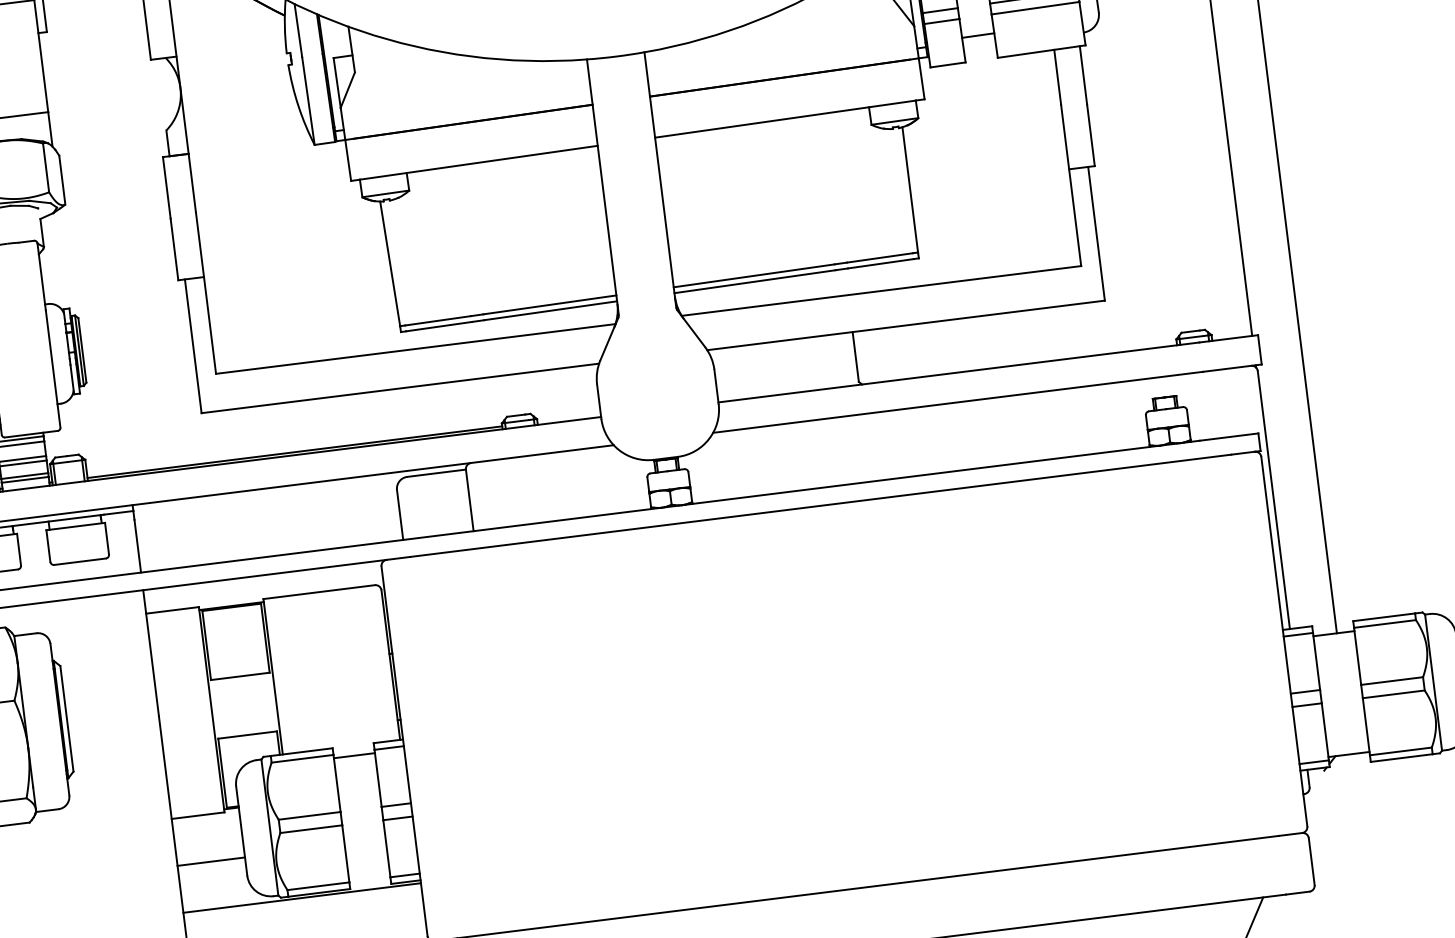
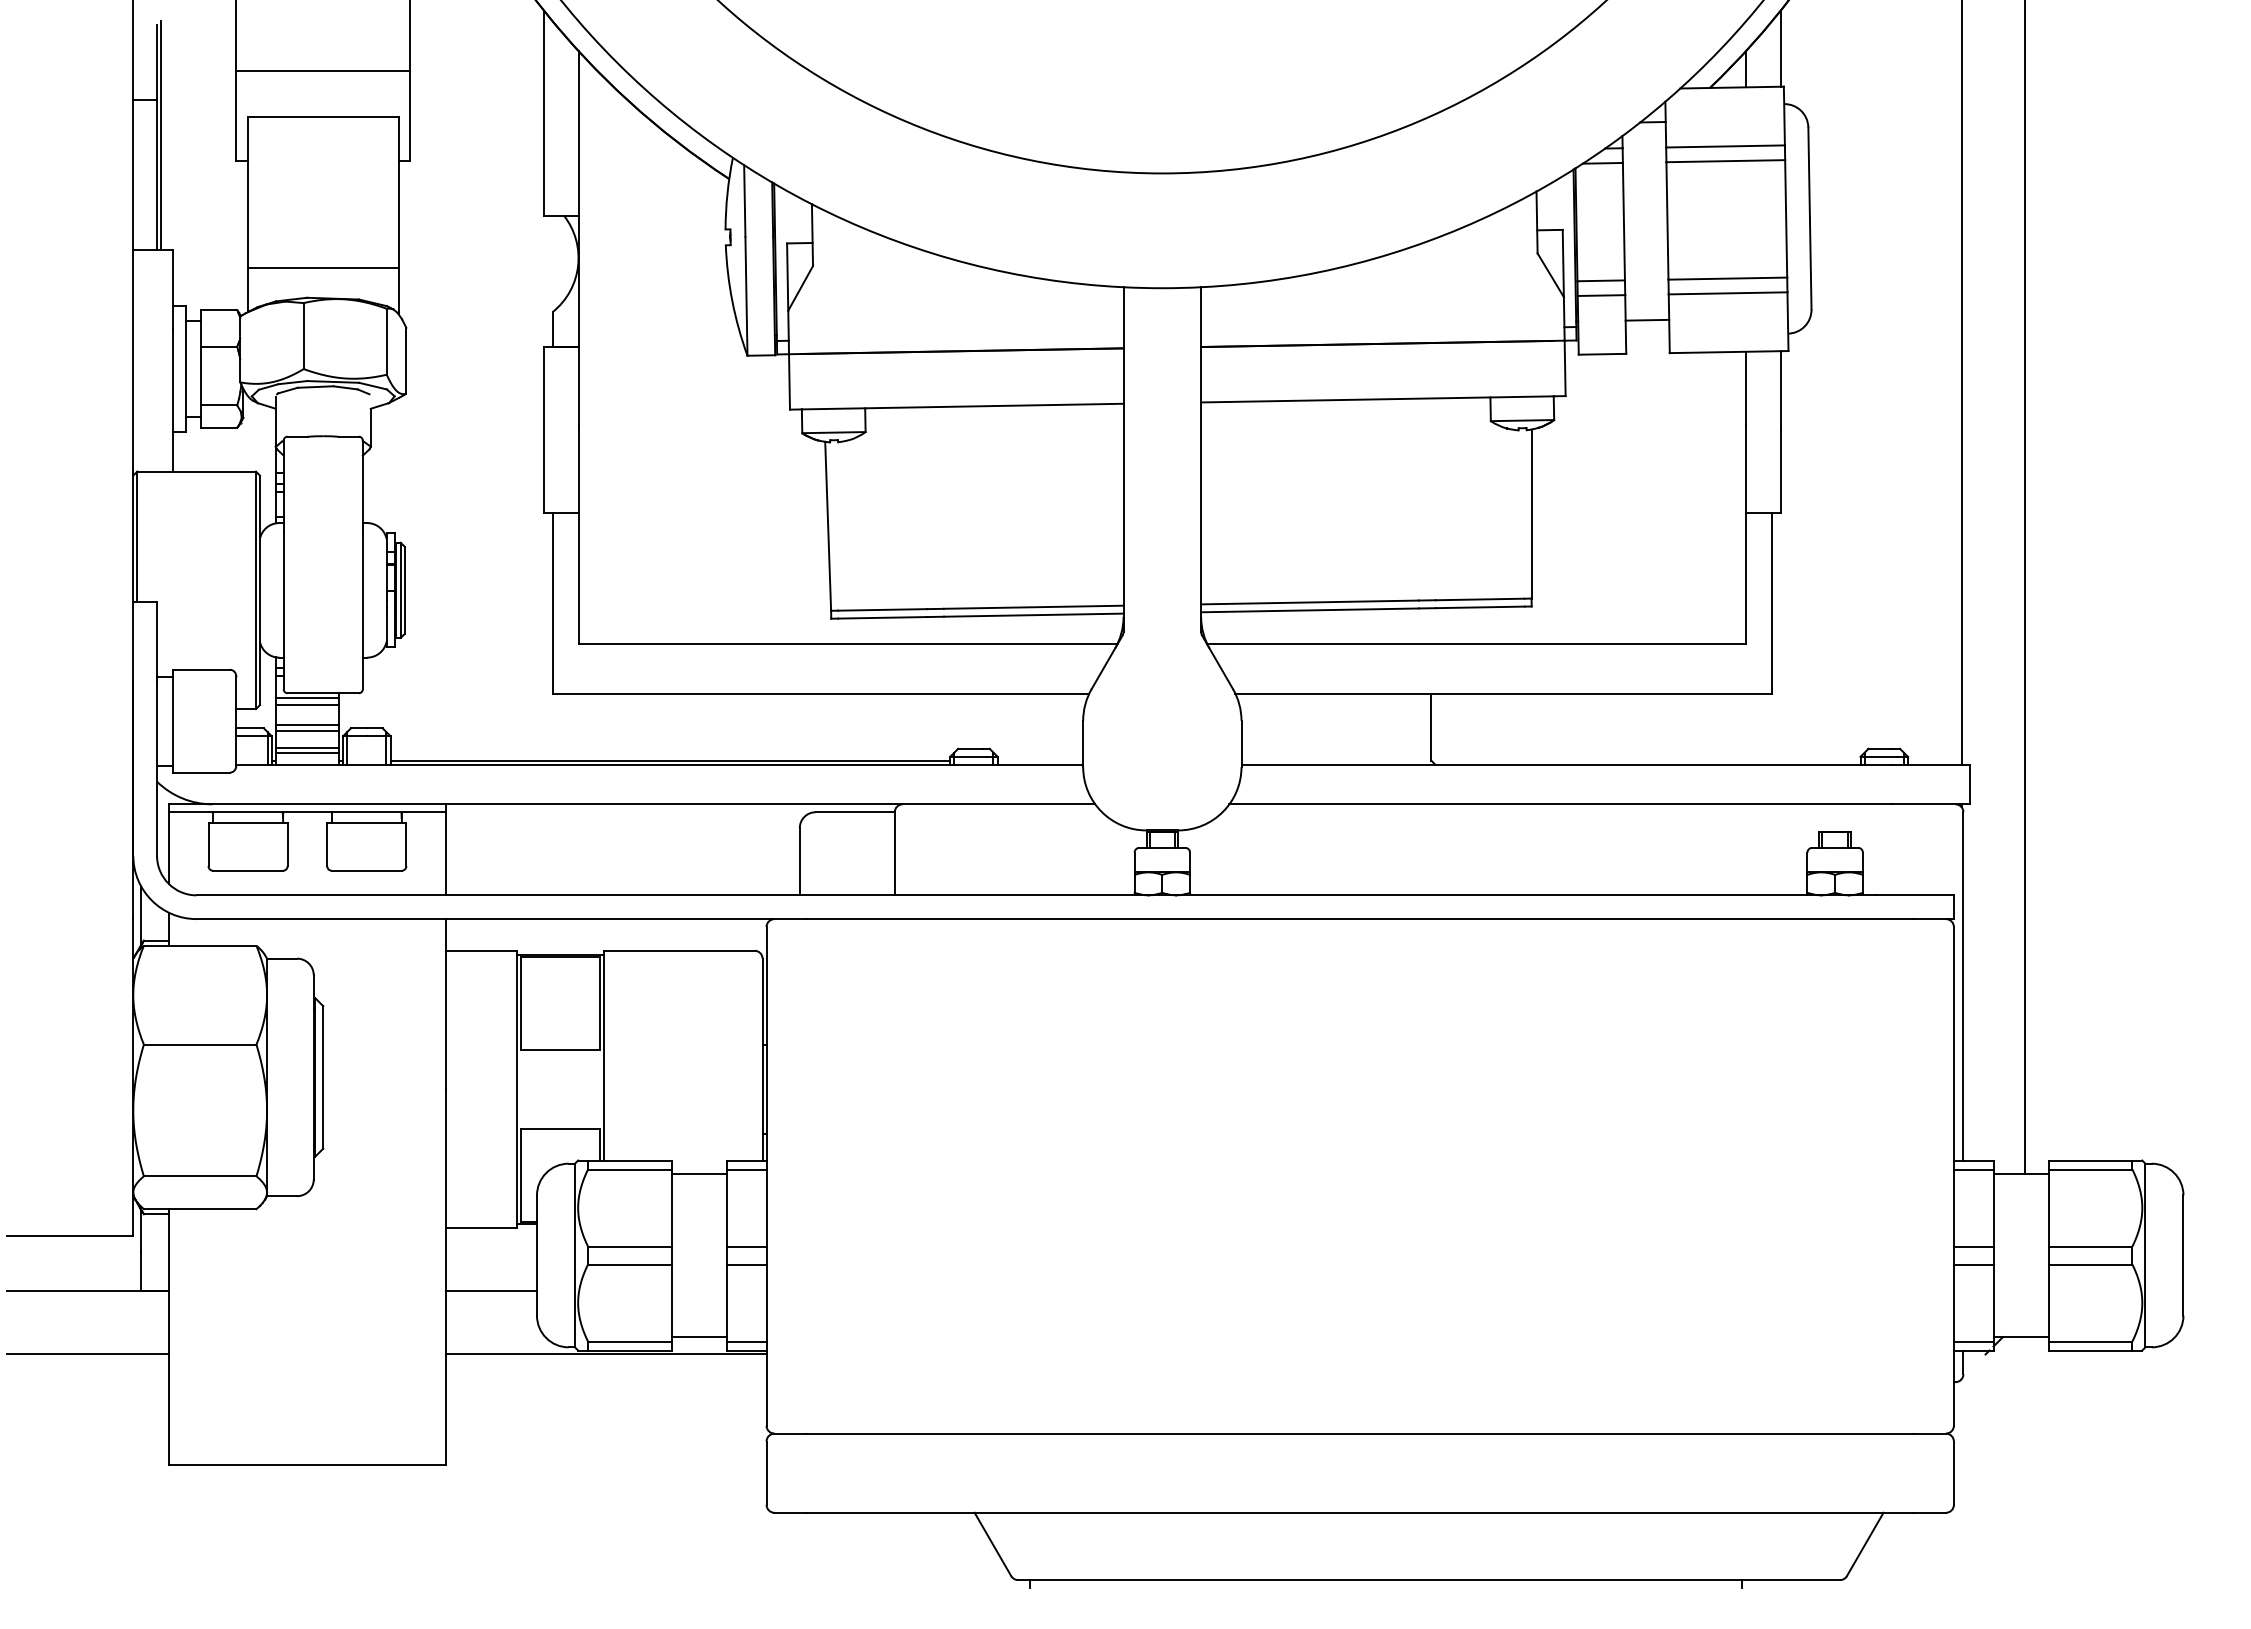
line: (368, 876) -> (698, 1337), added

